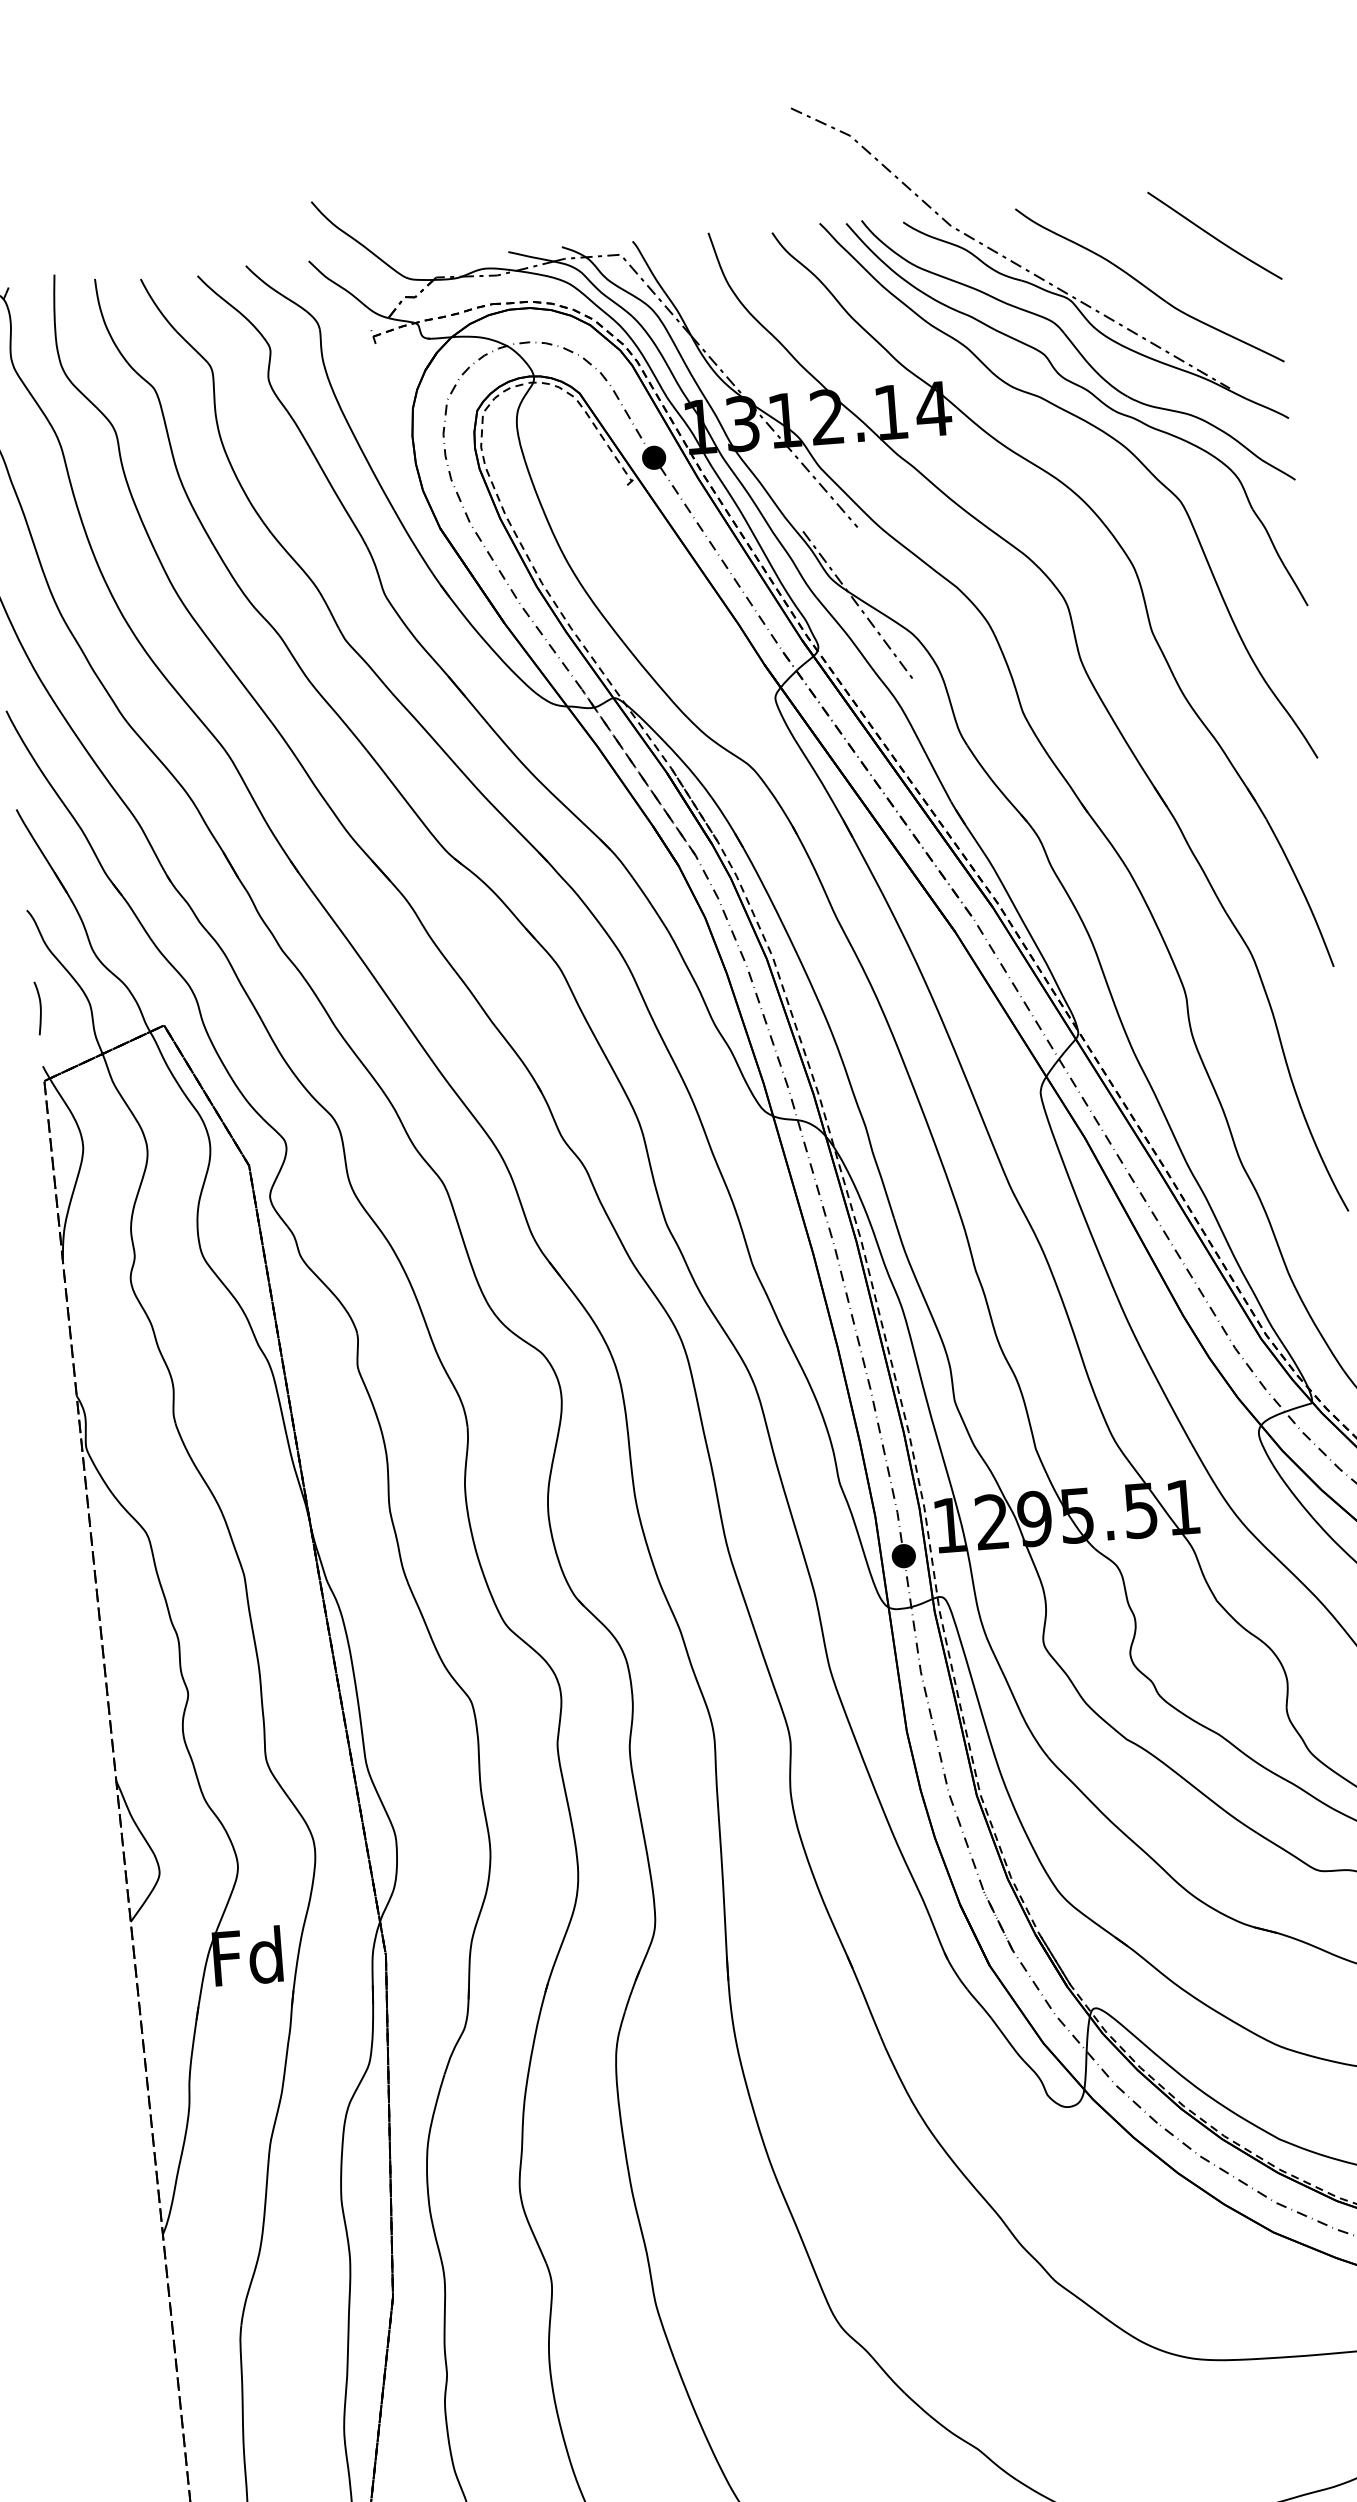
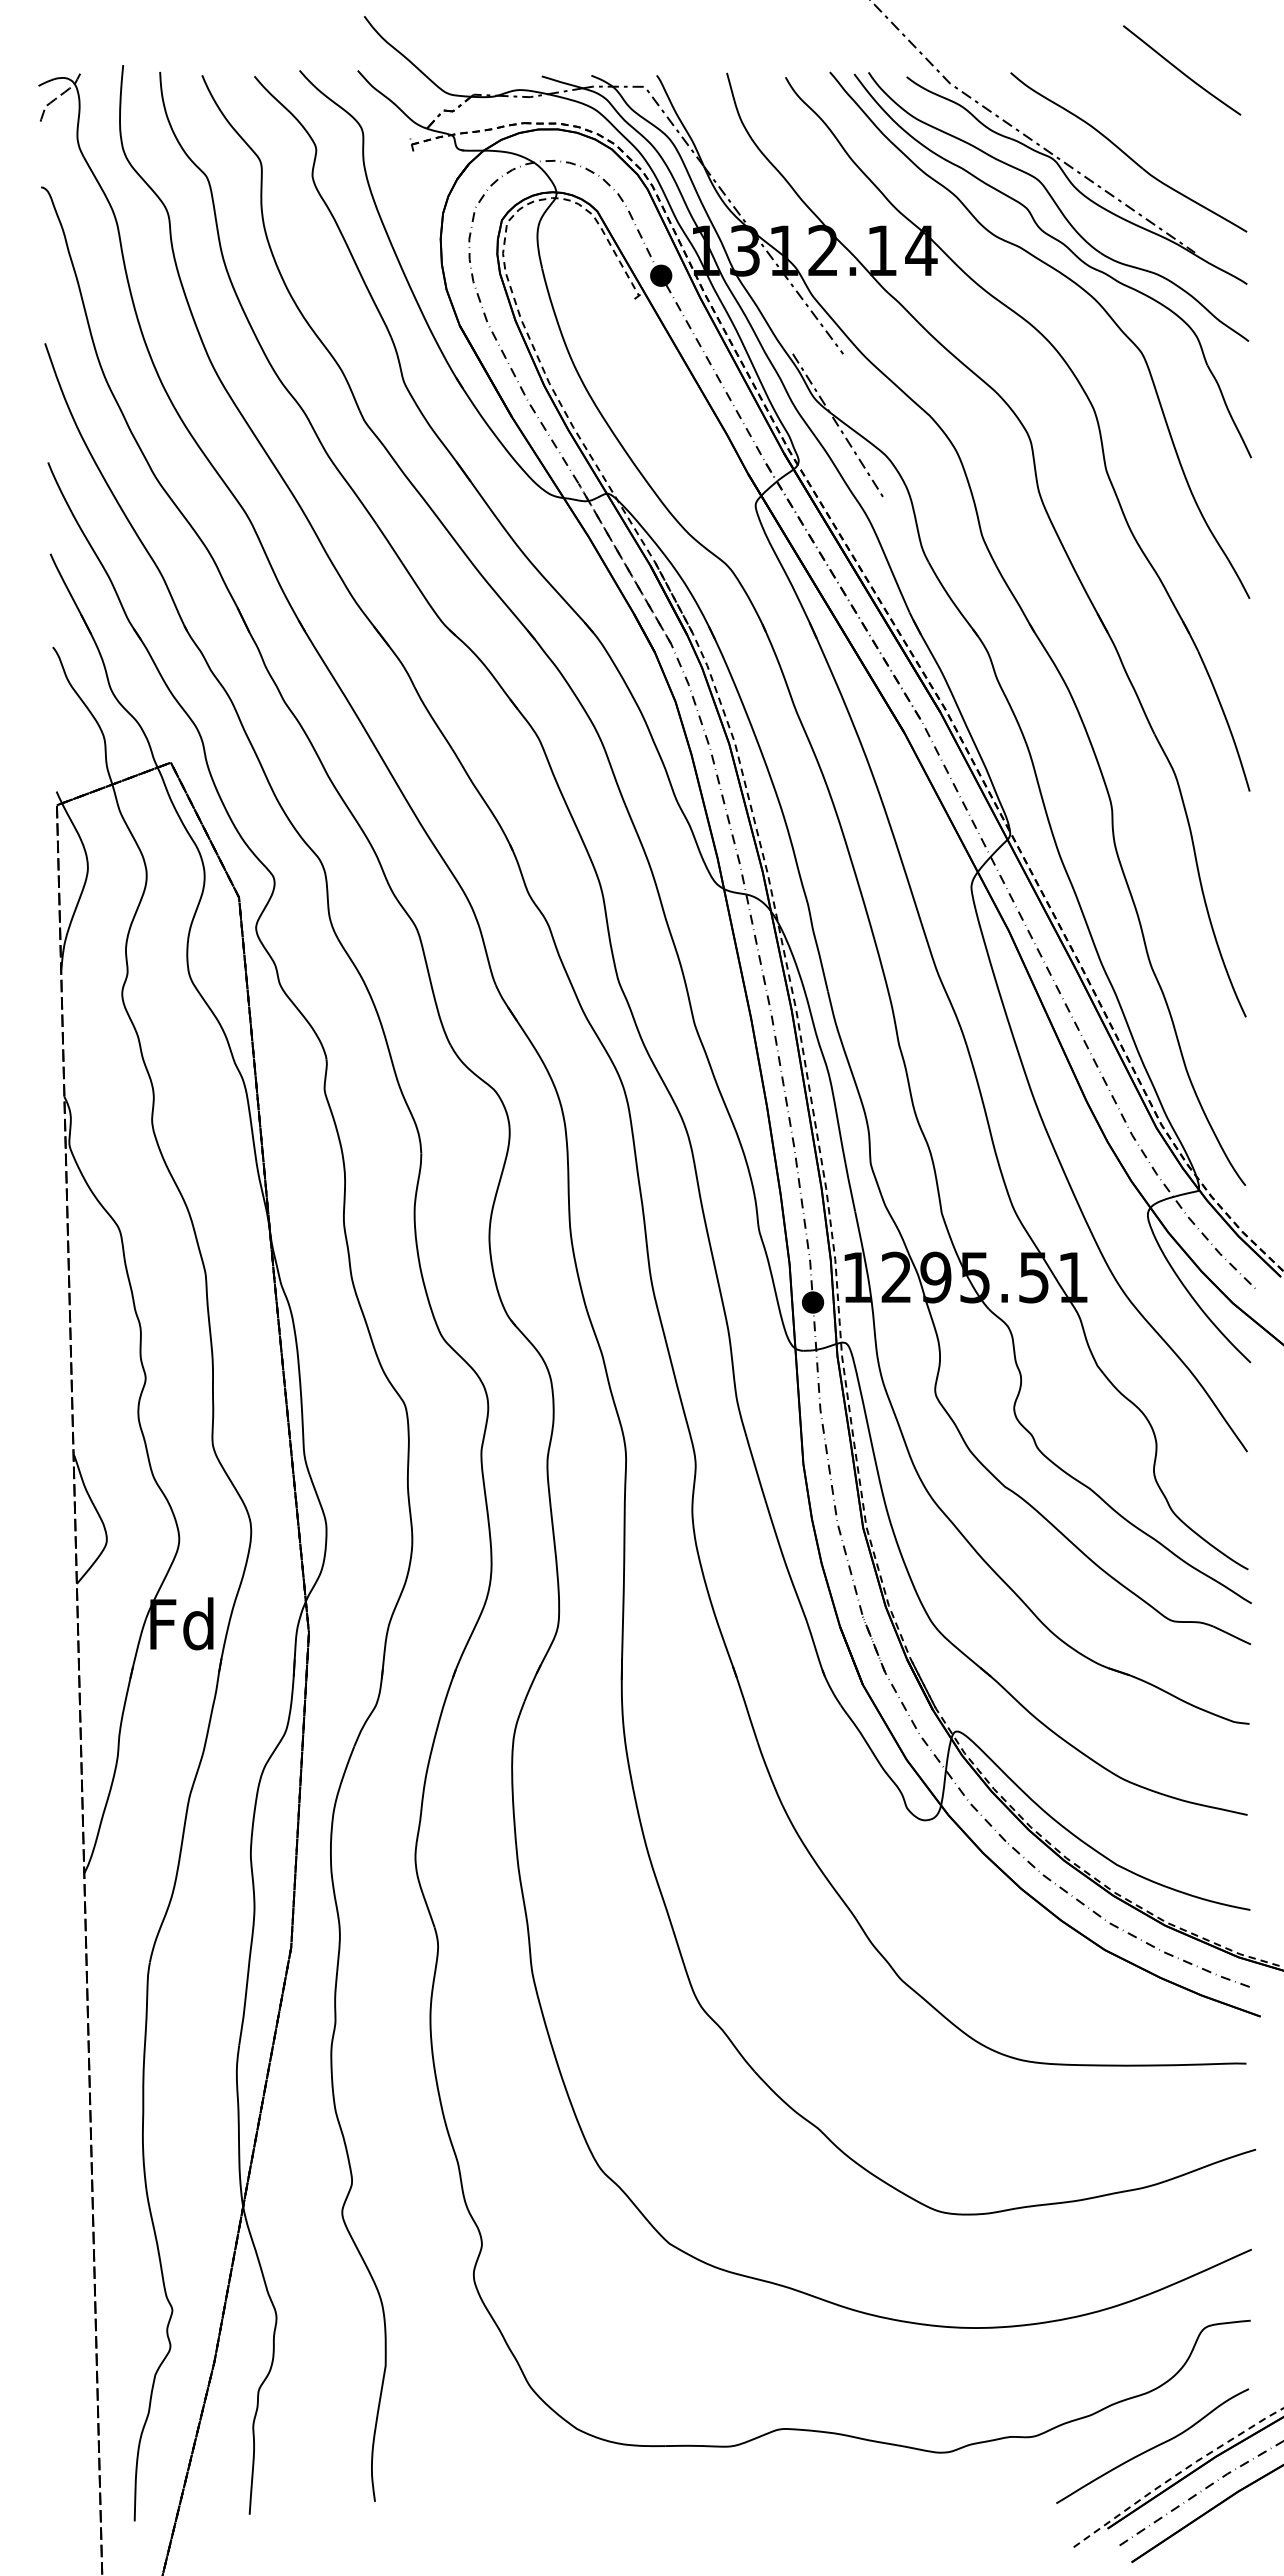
curve: (1214, 235) -> (1181, 70), moved
curve: (39, 1007) -> (57, 737), removed

